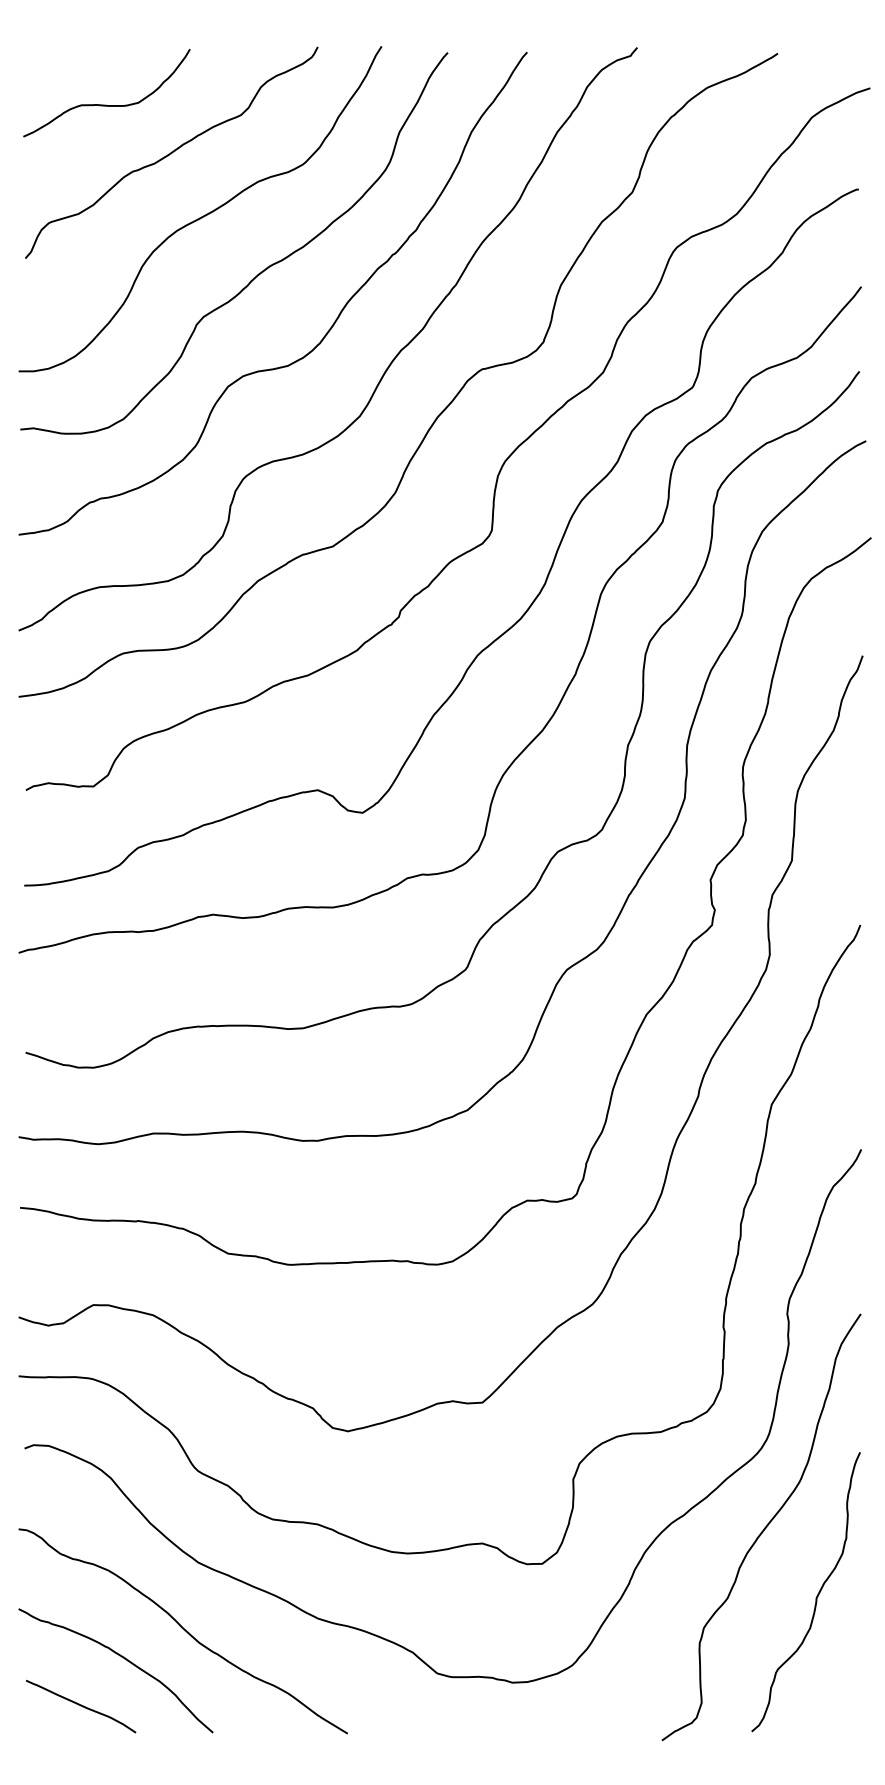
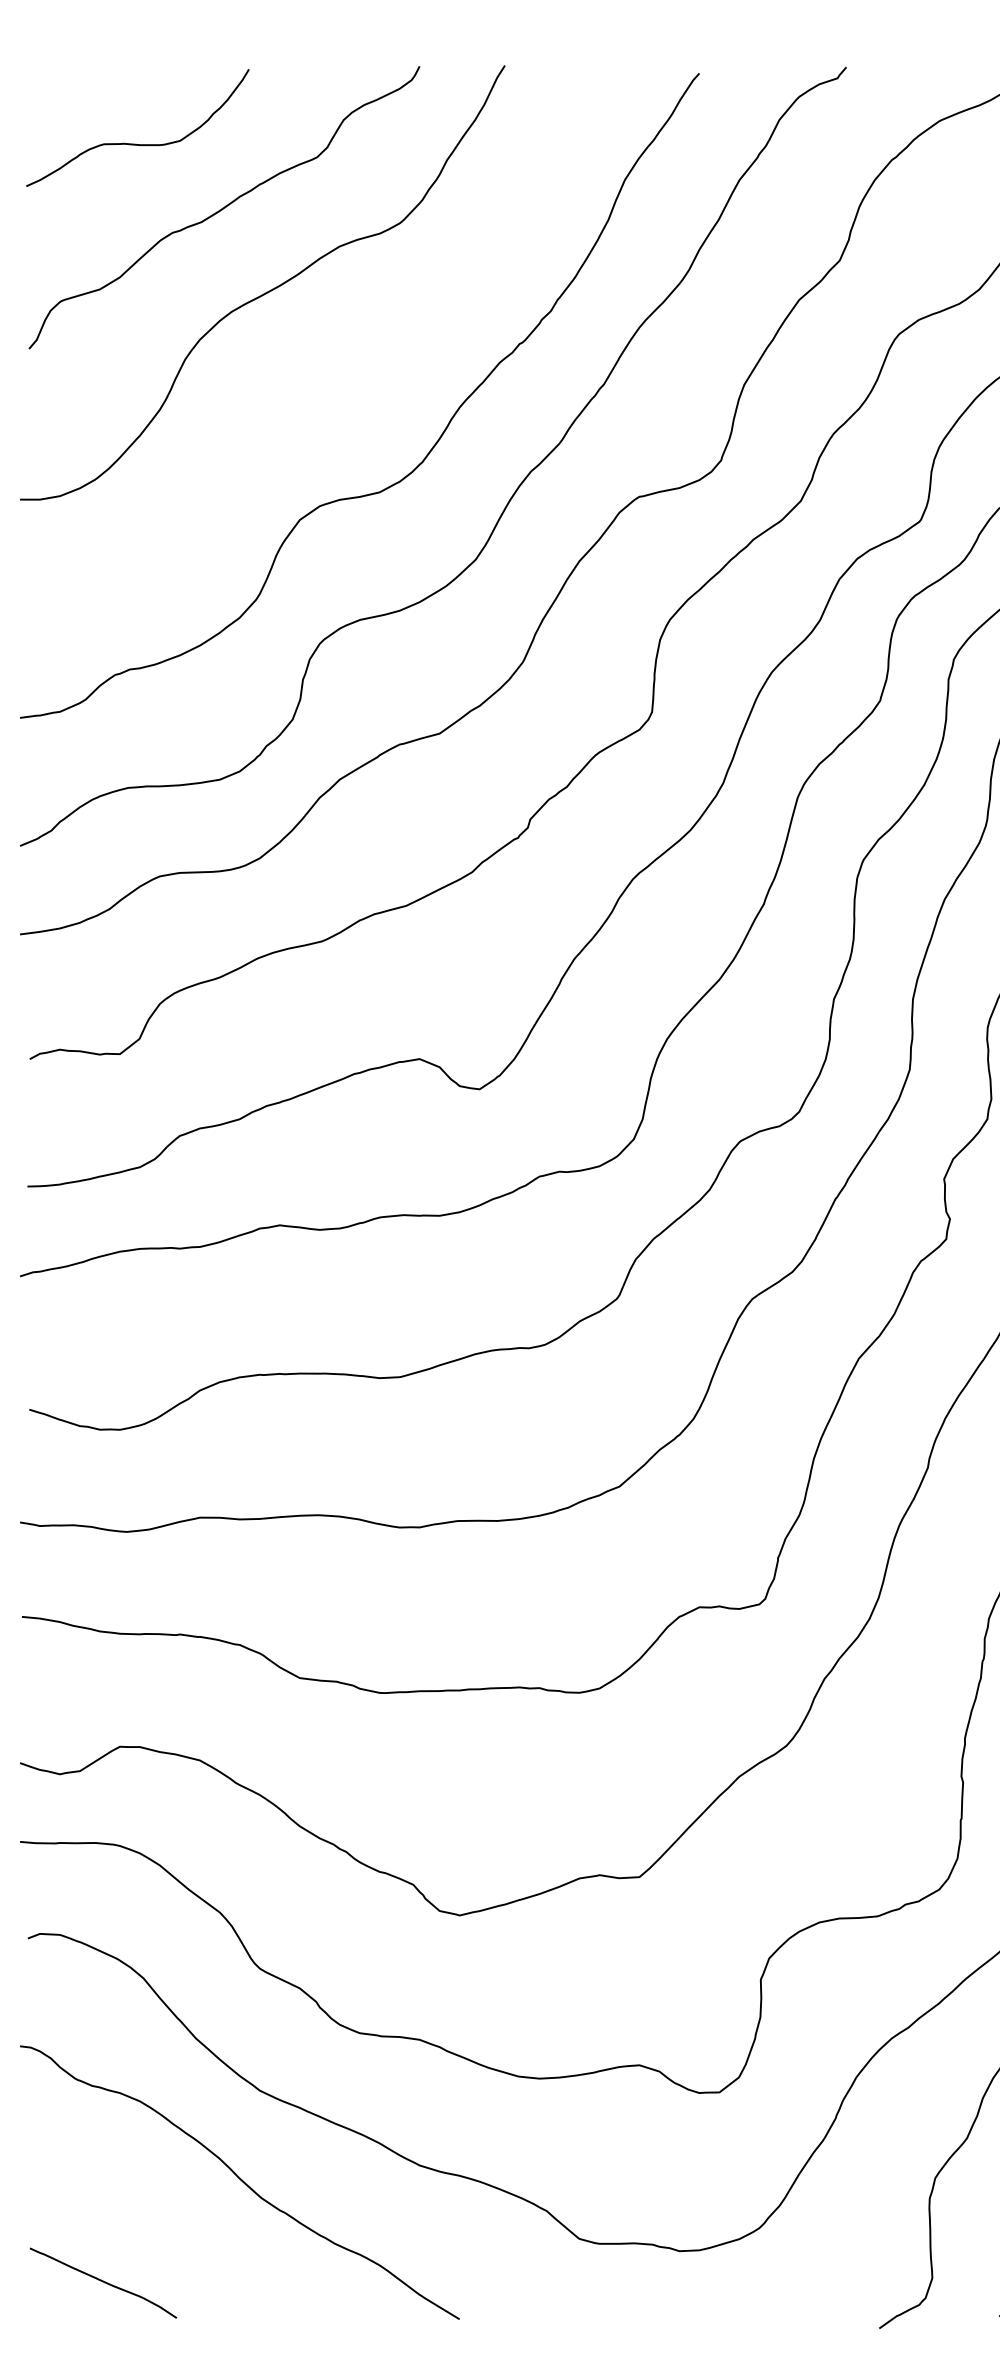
curve: (259, 272) -> (341, 367), removed
curve: (124, 1659) -> (161, 2220), removed

